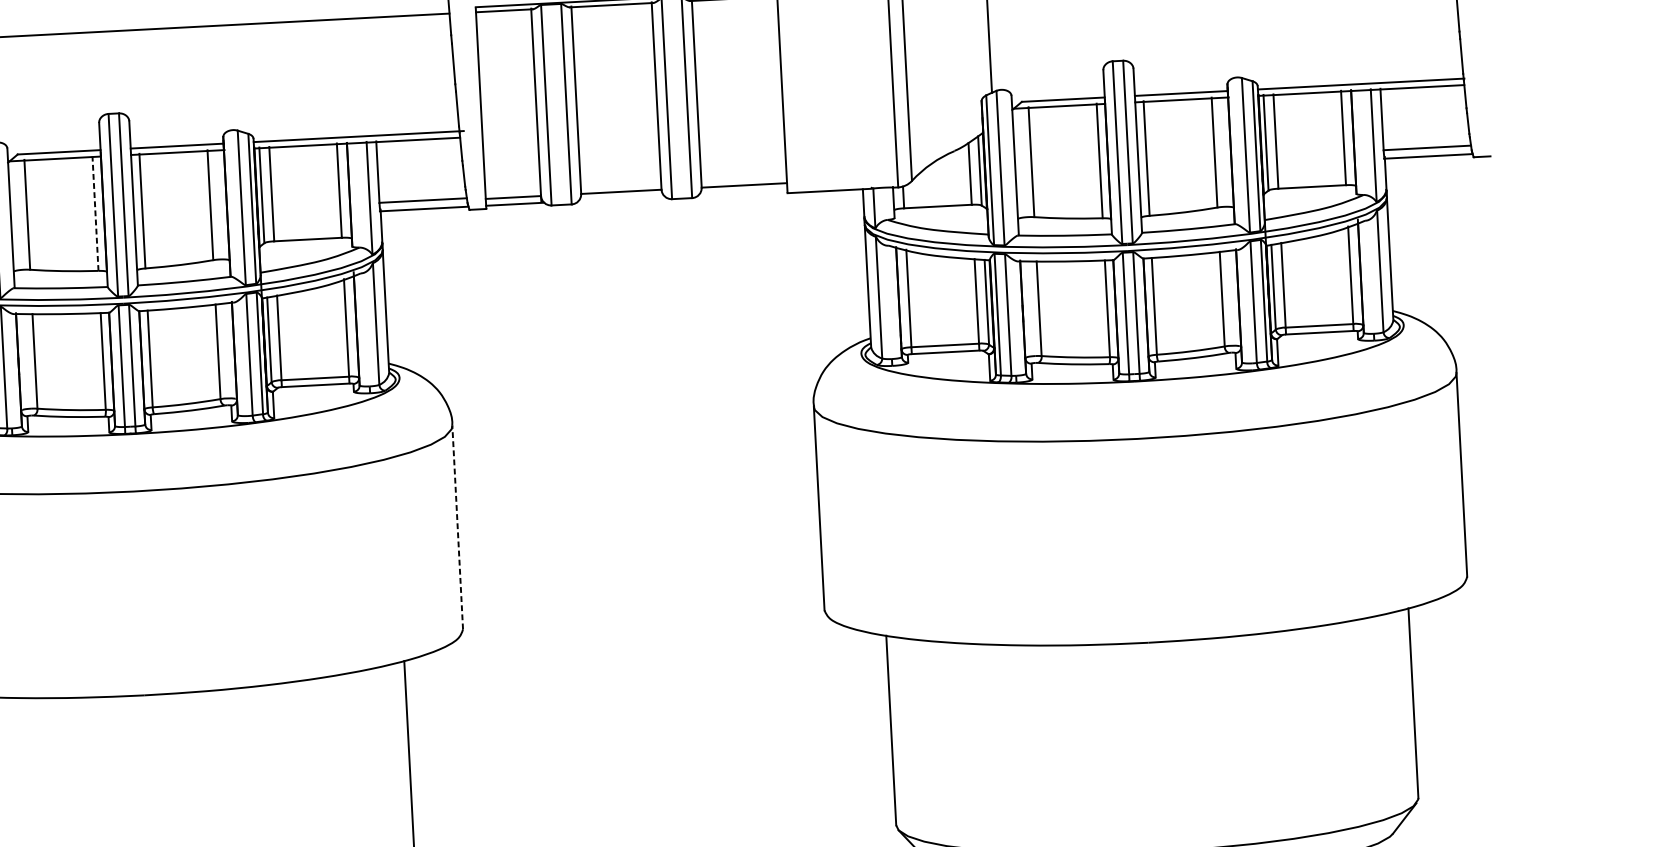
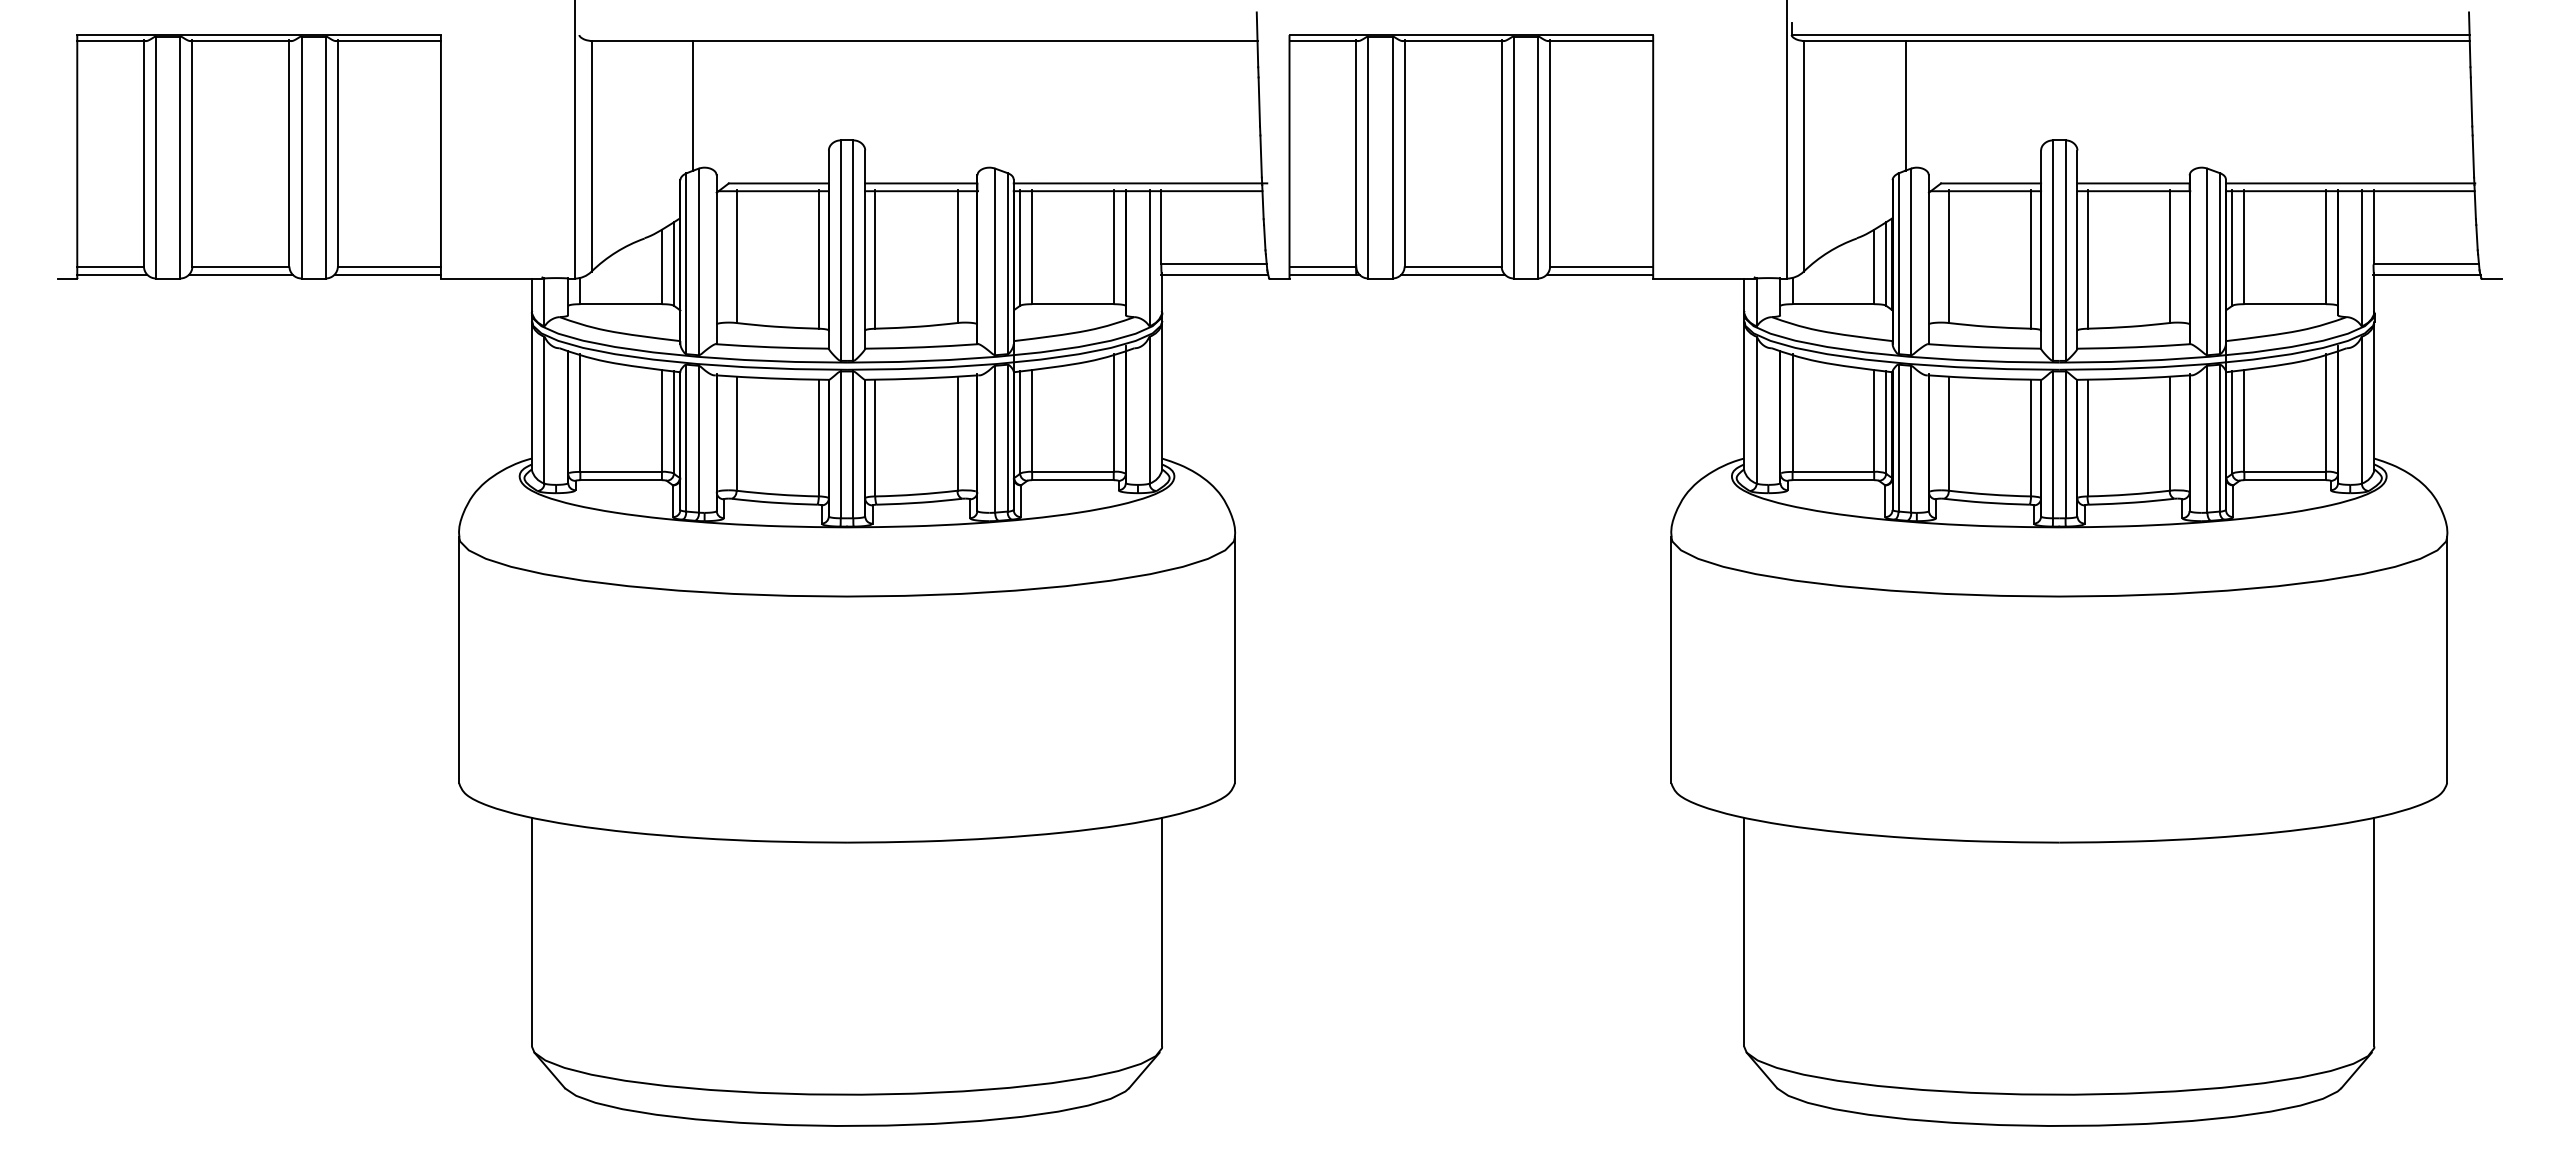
line: (742, 192) -> (1599, 274), added
line: (621, 198) -> (1453, 274), added
line: (95, 213) -> (818, 259), dashed -> solid
line: (457, 526) -> (1234, 659), dashed -> solid

